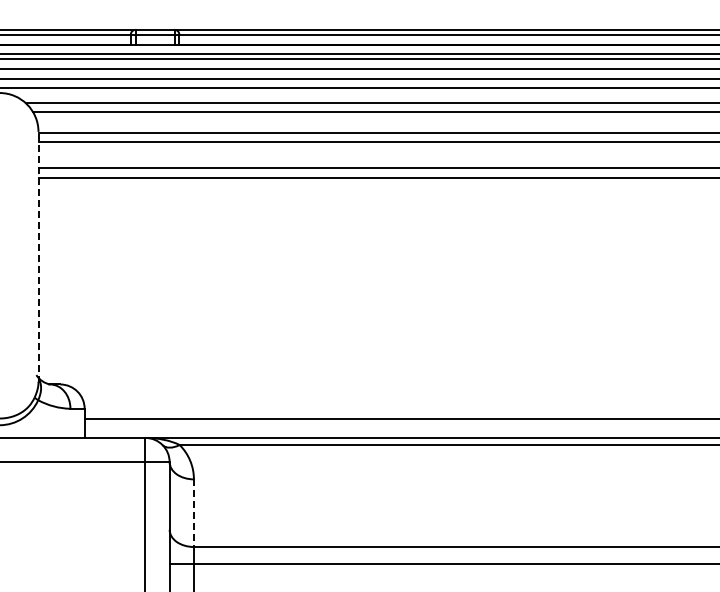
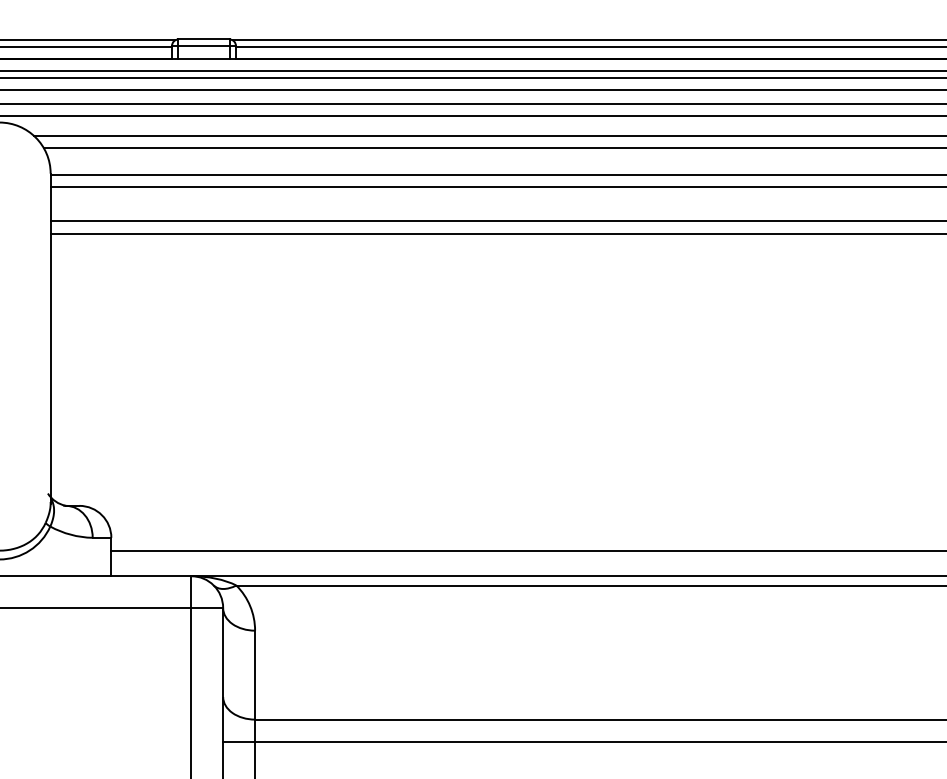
line: (38, 256) -> (50, 337), dashed -> solid
line: (193, 513) -> (254, 675), dashed -> solid

